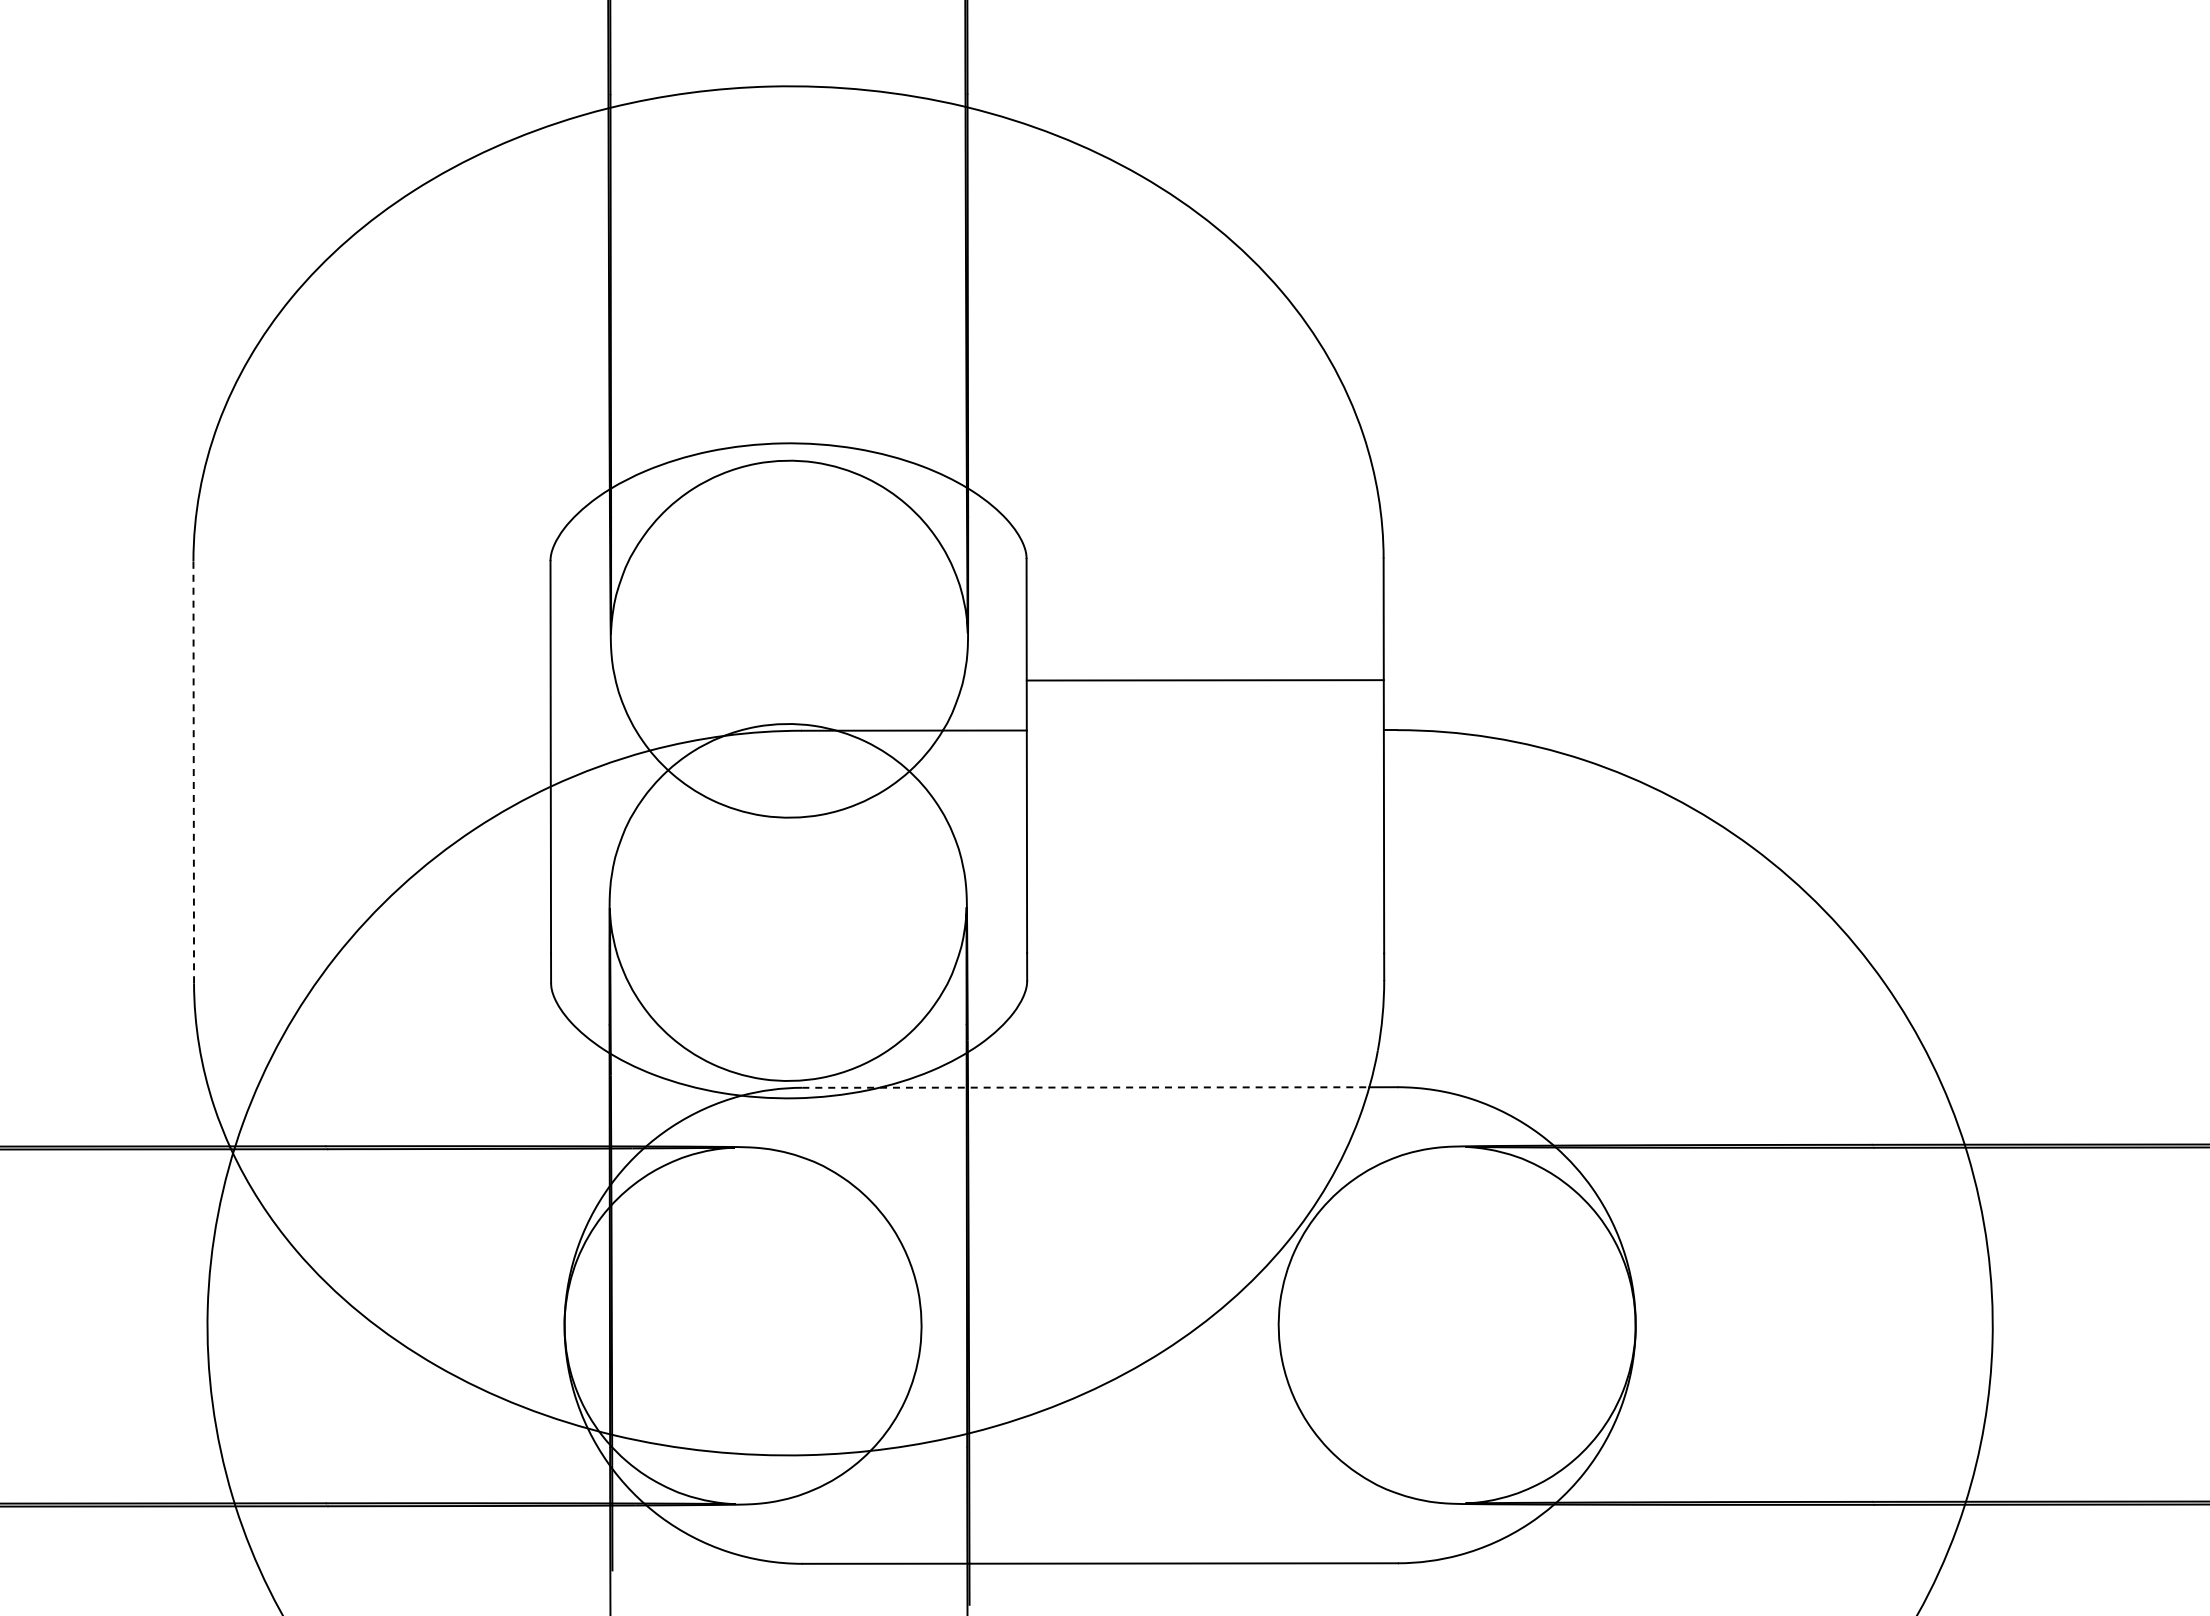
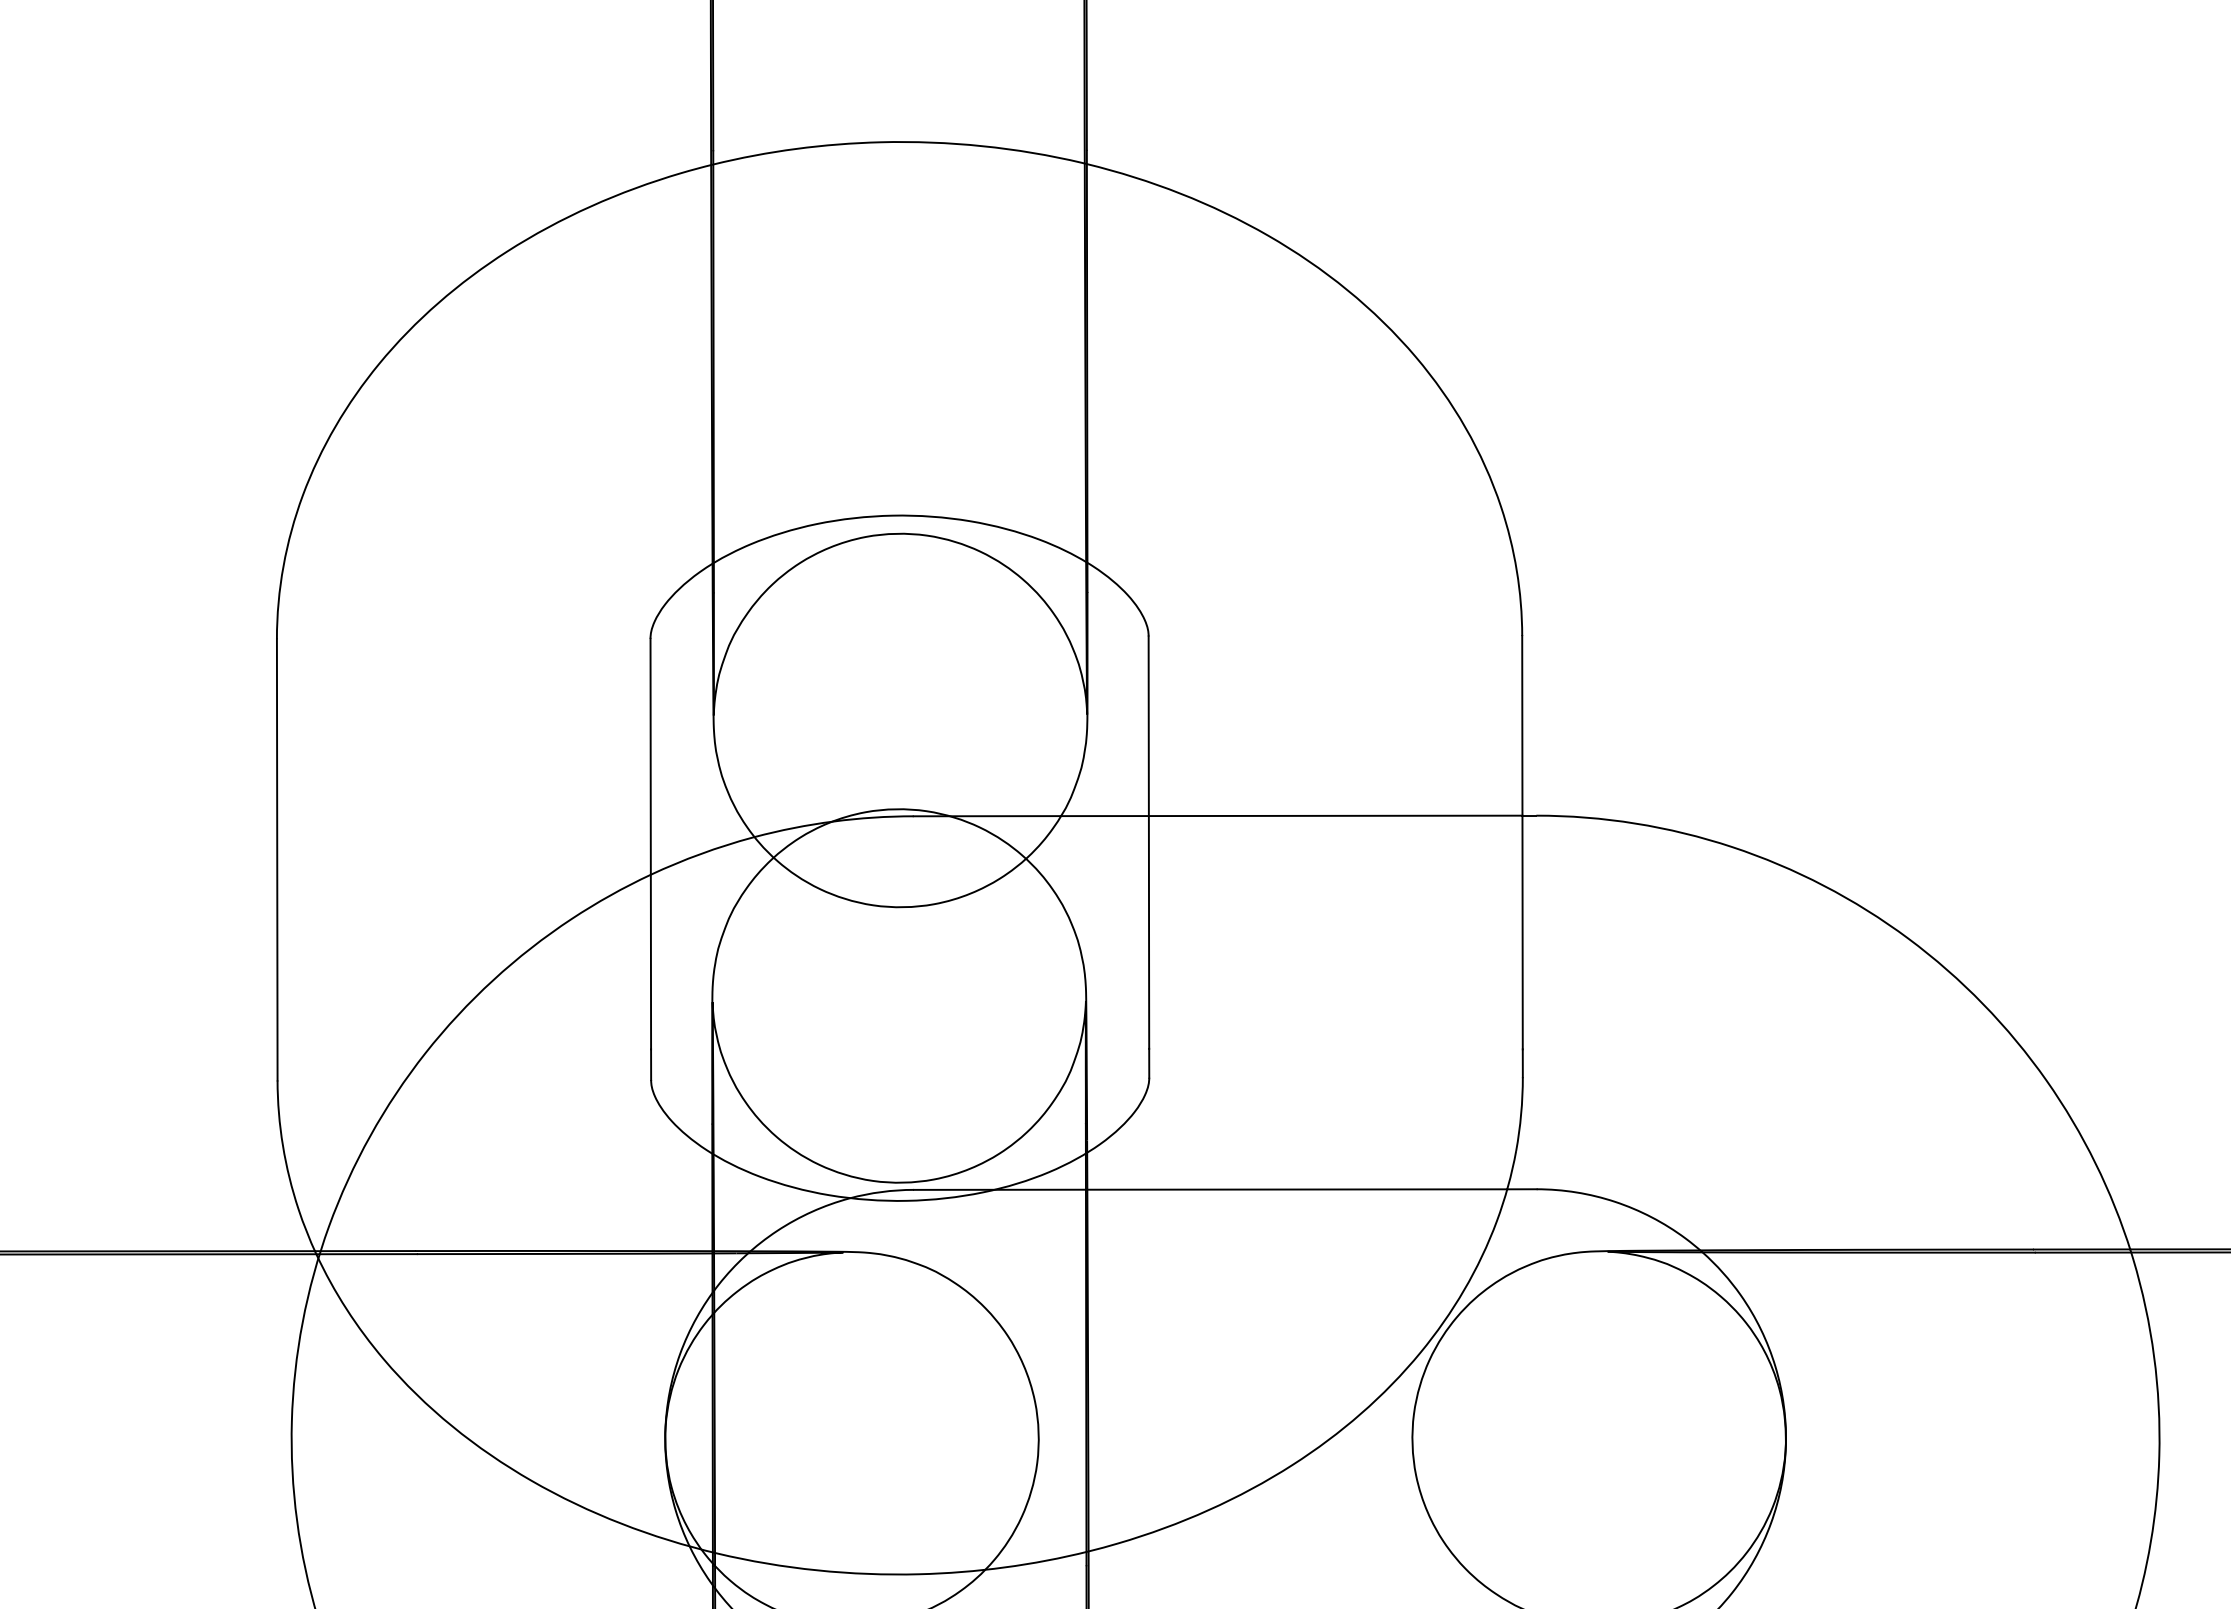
line: (1204, 680) -> (1334, 816), moved
line: (193, 772) -> (276, 859), dashed -> solid
line: (1086, 1087) -> (1211, 1189), dashed -> solid

